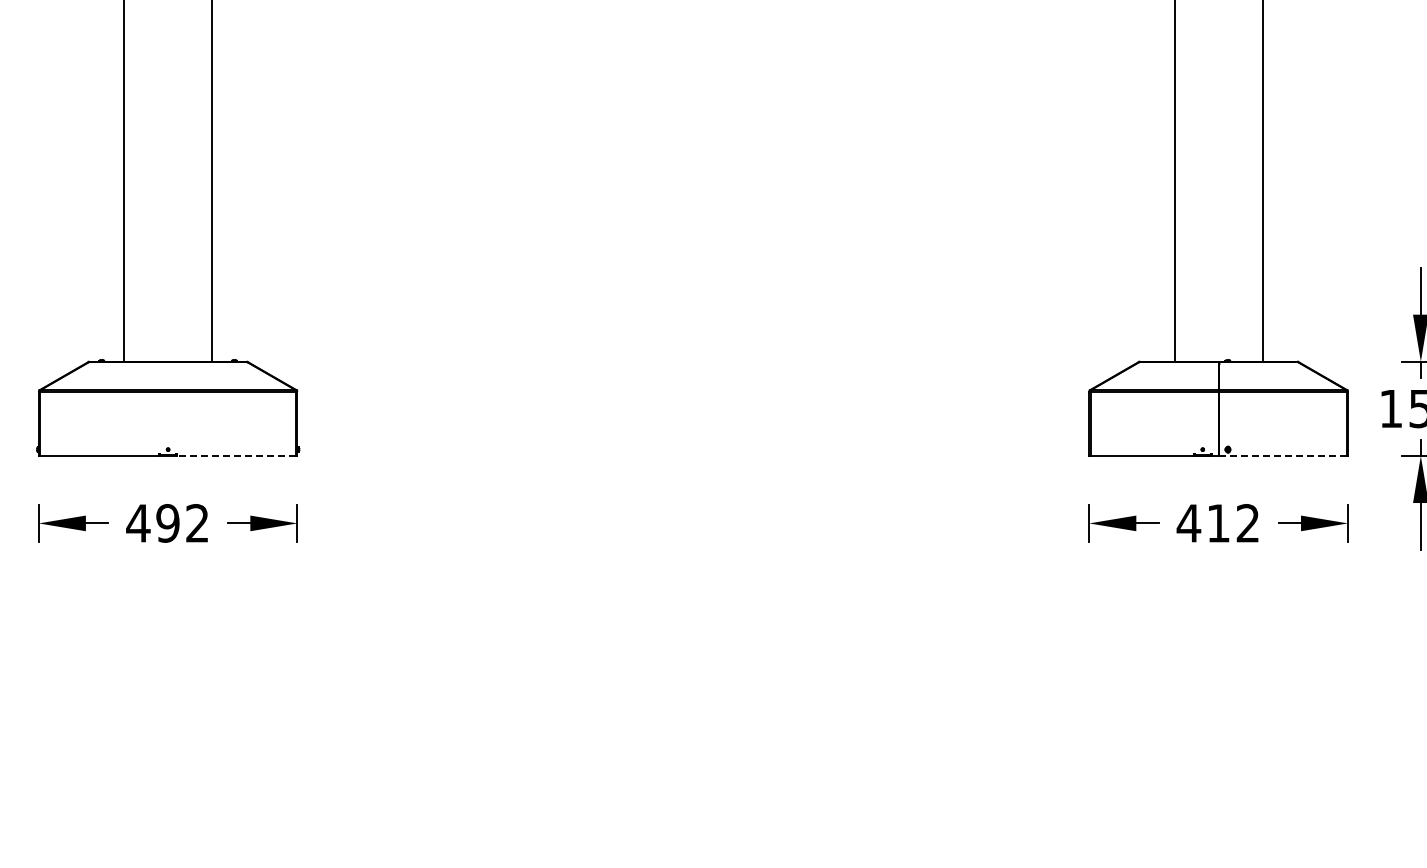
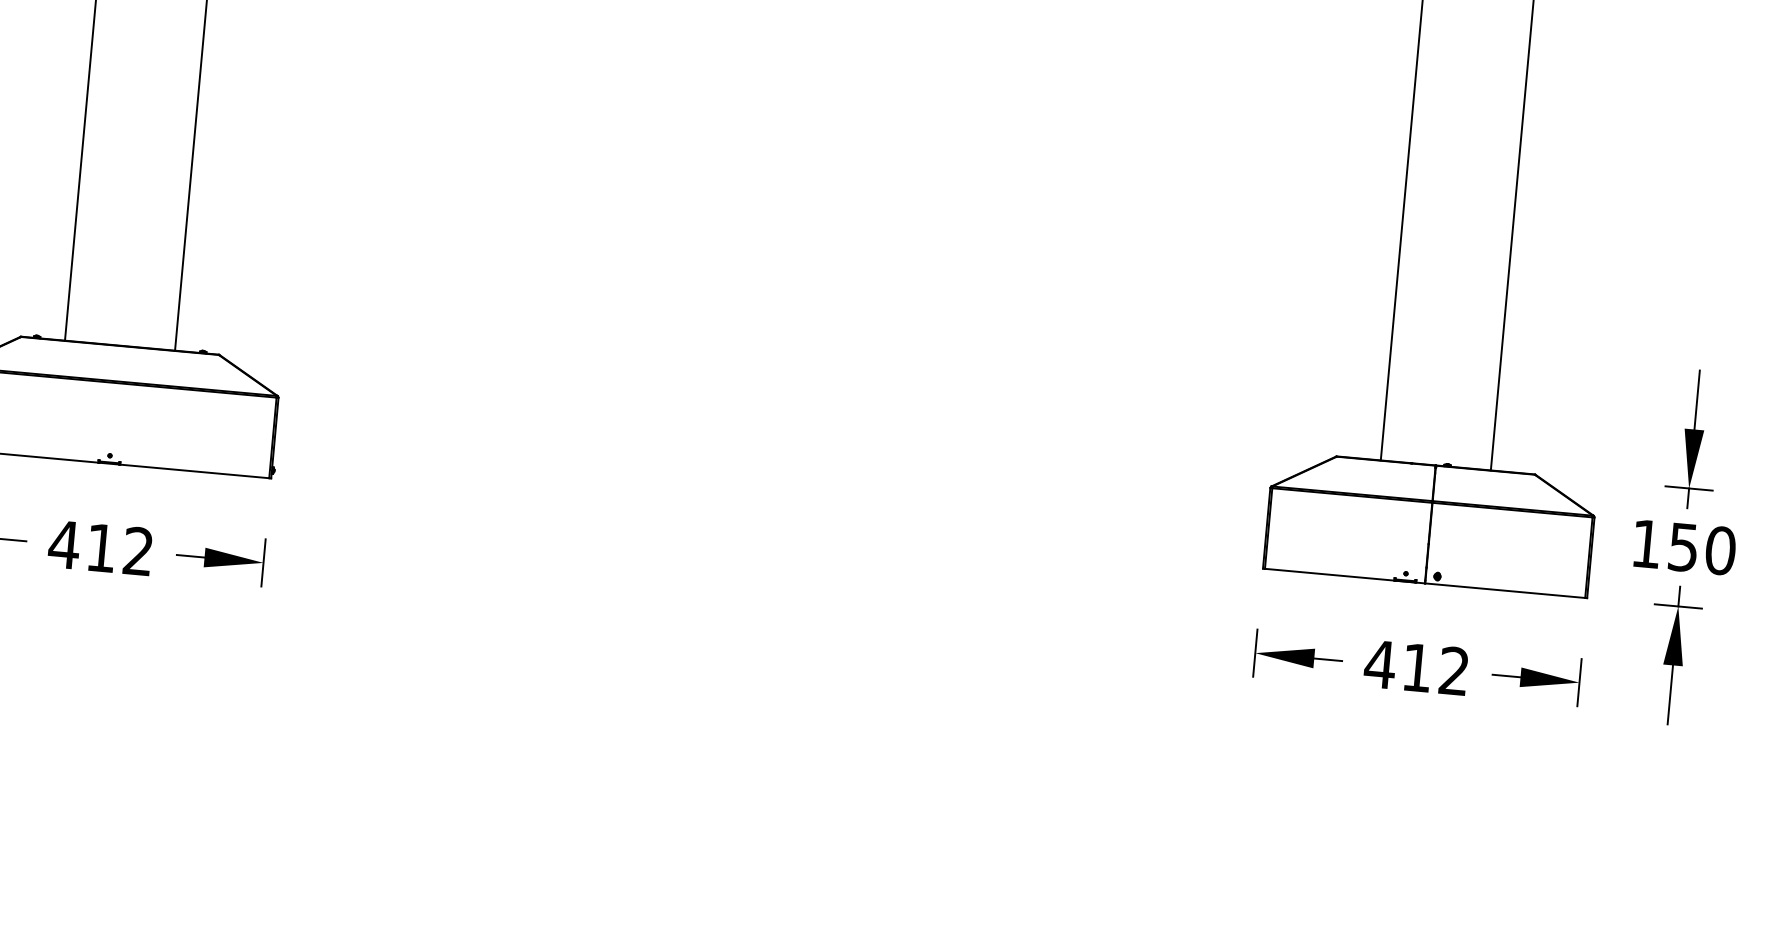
line: (235, 455) -> (193, 470), dashed -> solid
line: (1282, 455) -> (1505, 590), dashed -> solid
text: (167, 523) -> (100, 548), 492 -> 412

